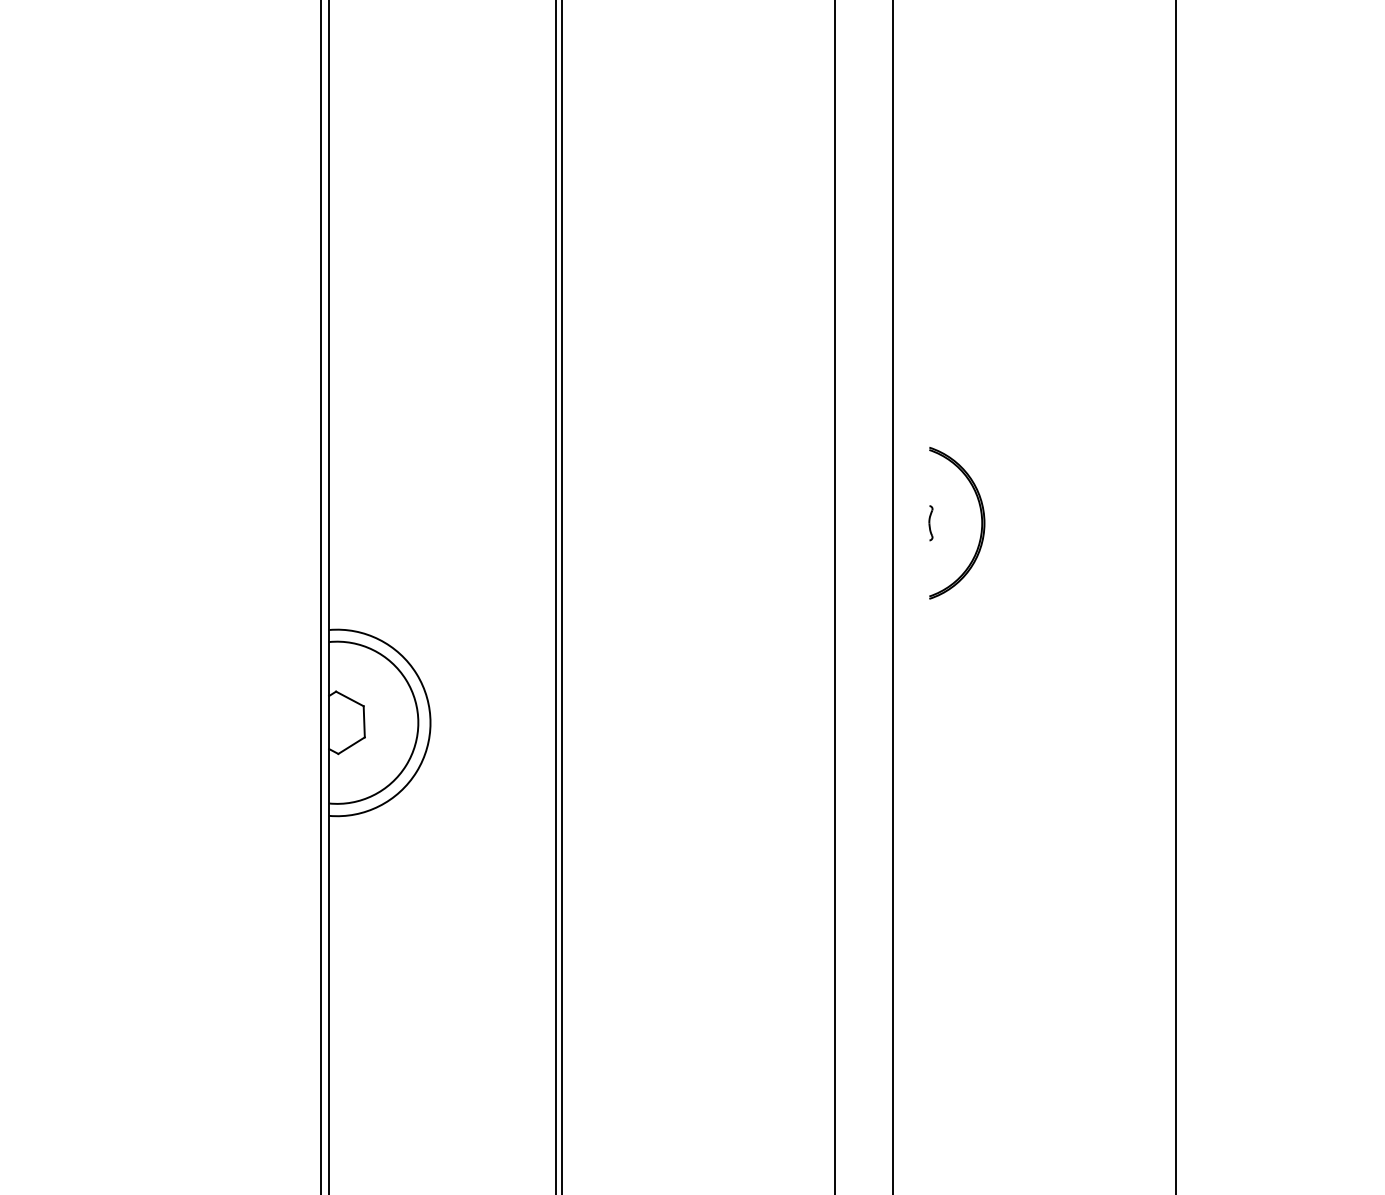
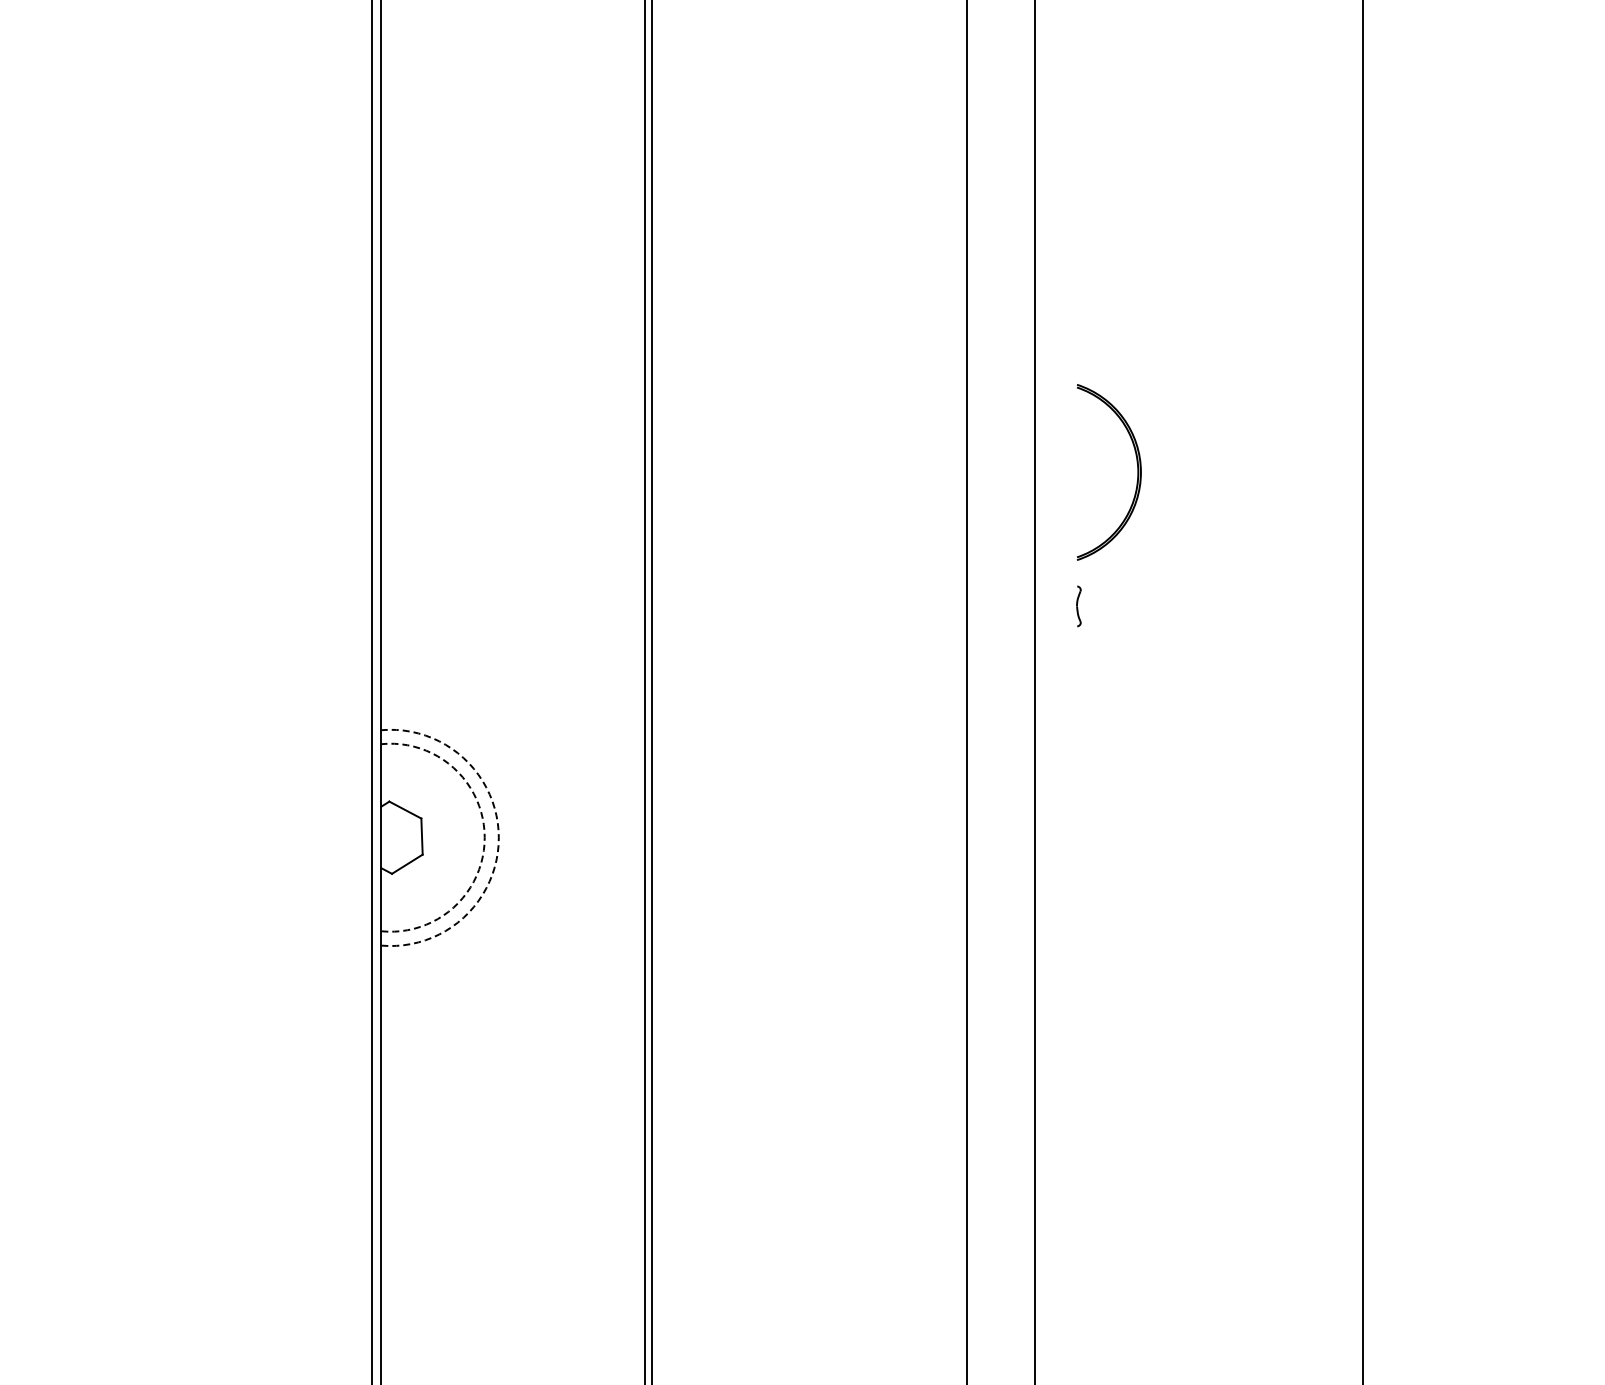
part: (981, 523) -> (1137, 472), moved
arc: (418, 722) -> (484, 837), solid -> dashed
arc: (430, 722) -> (498, 837), solid -> dashed

